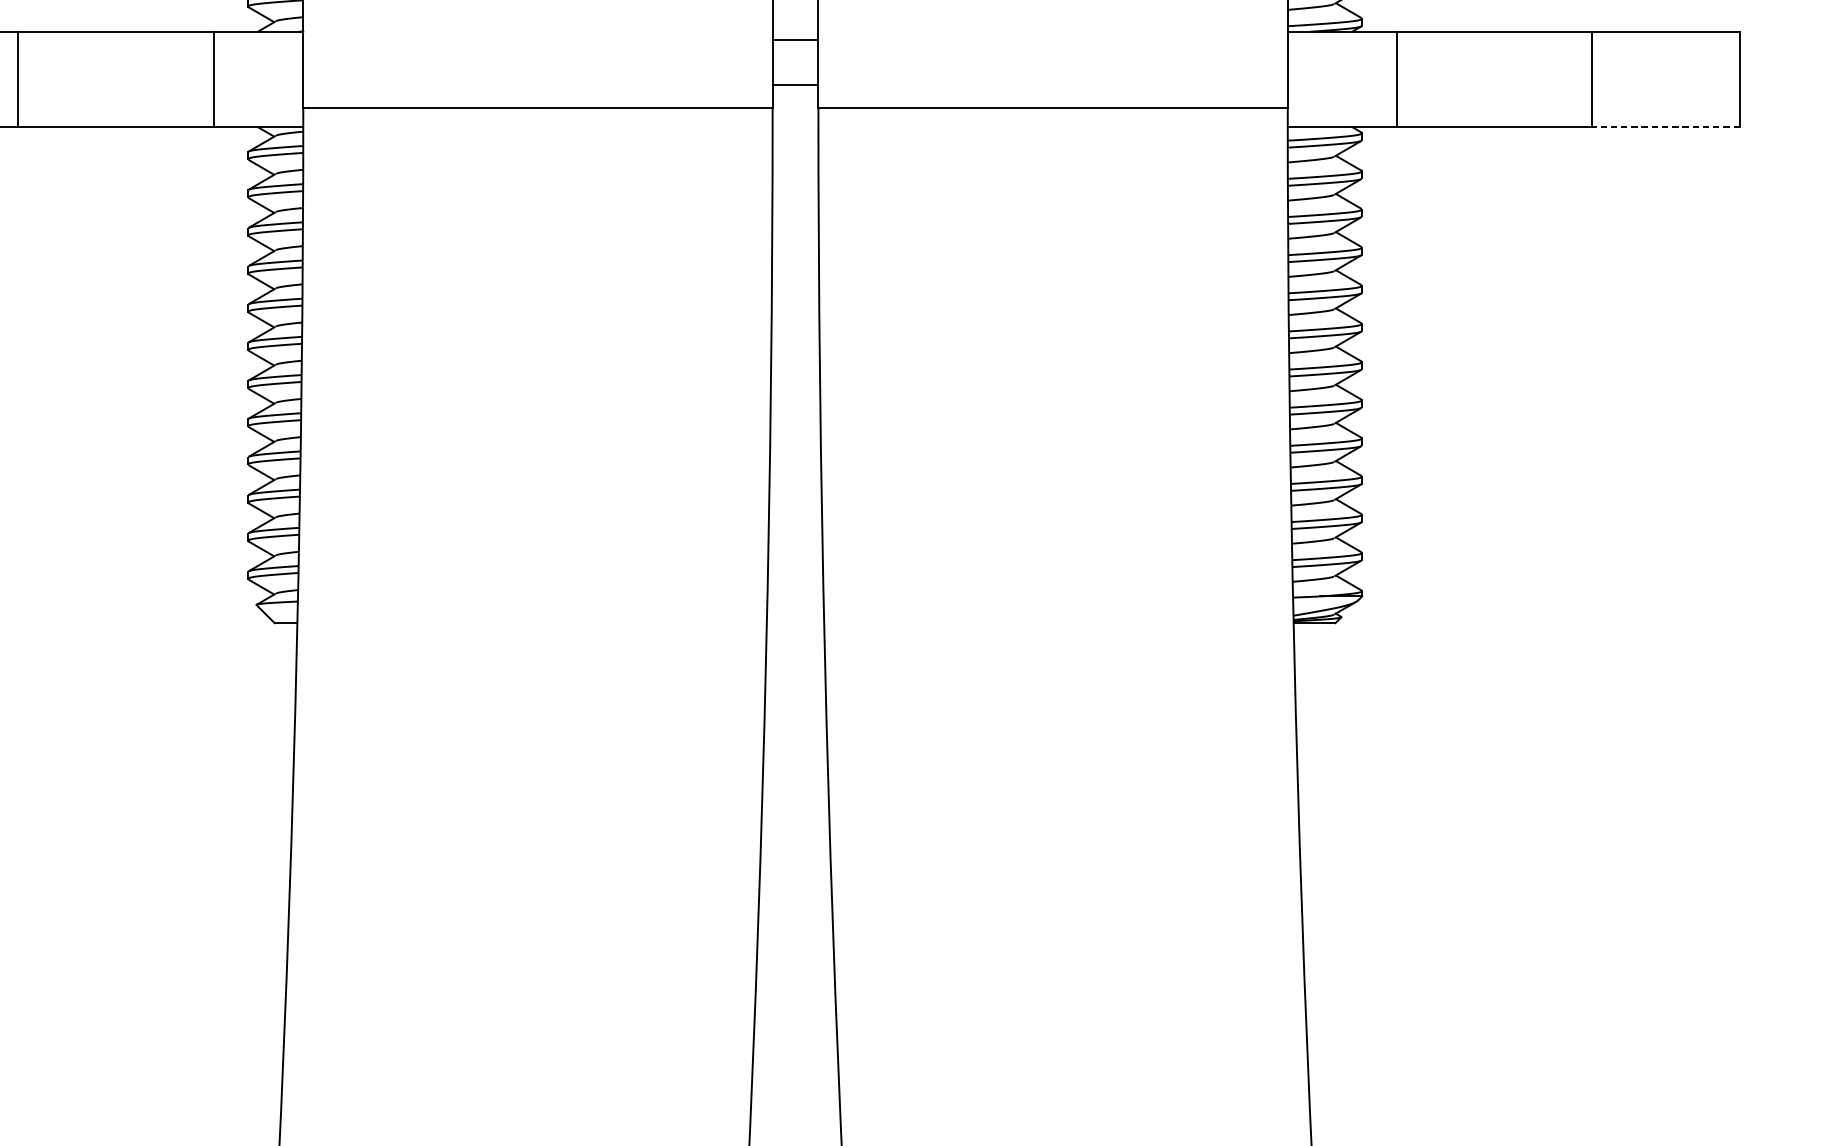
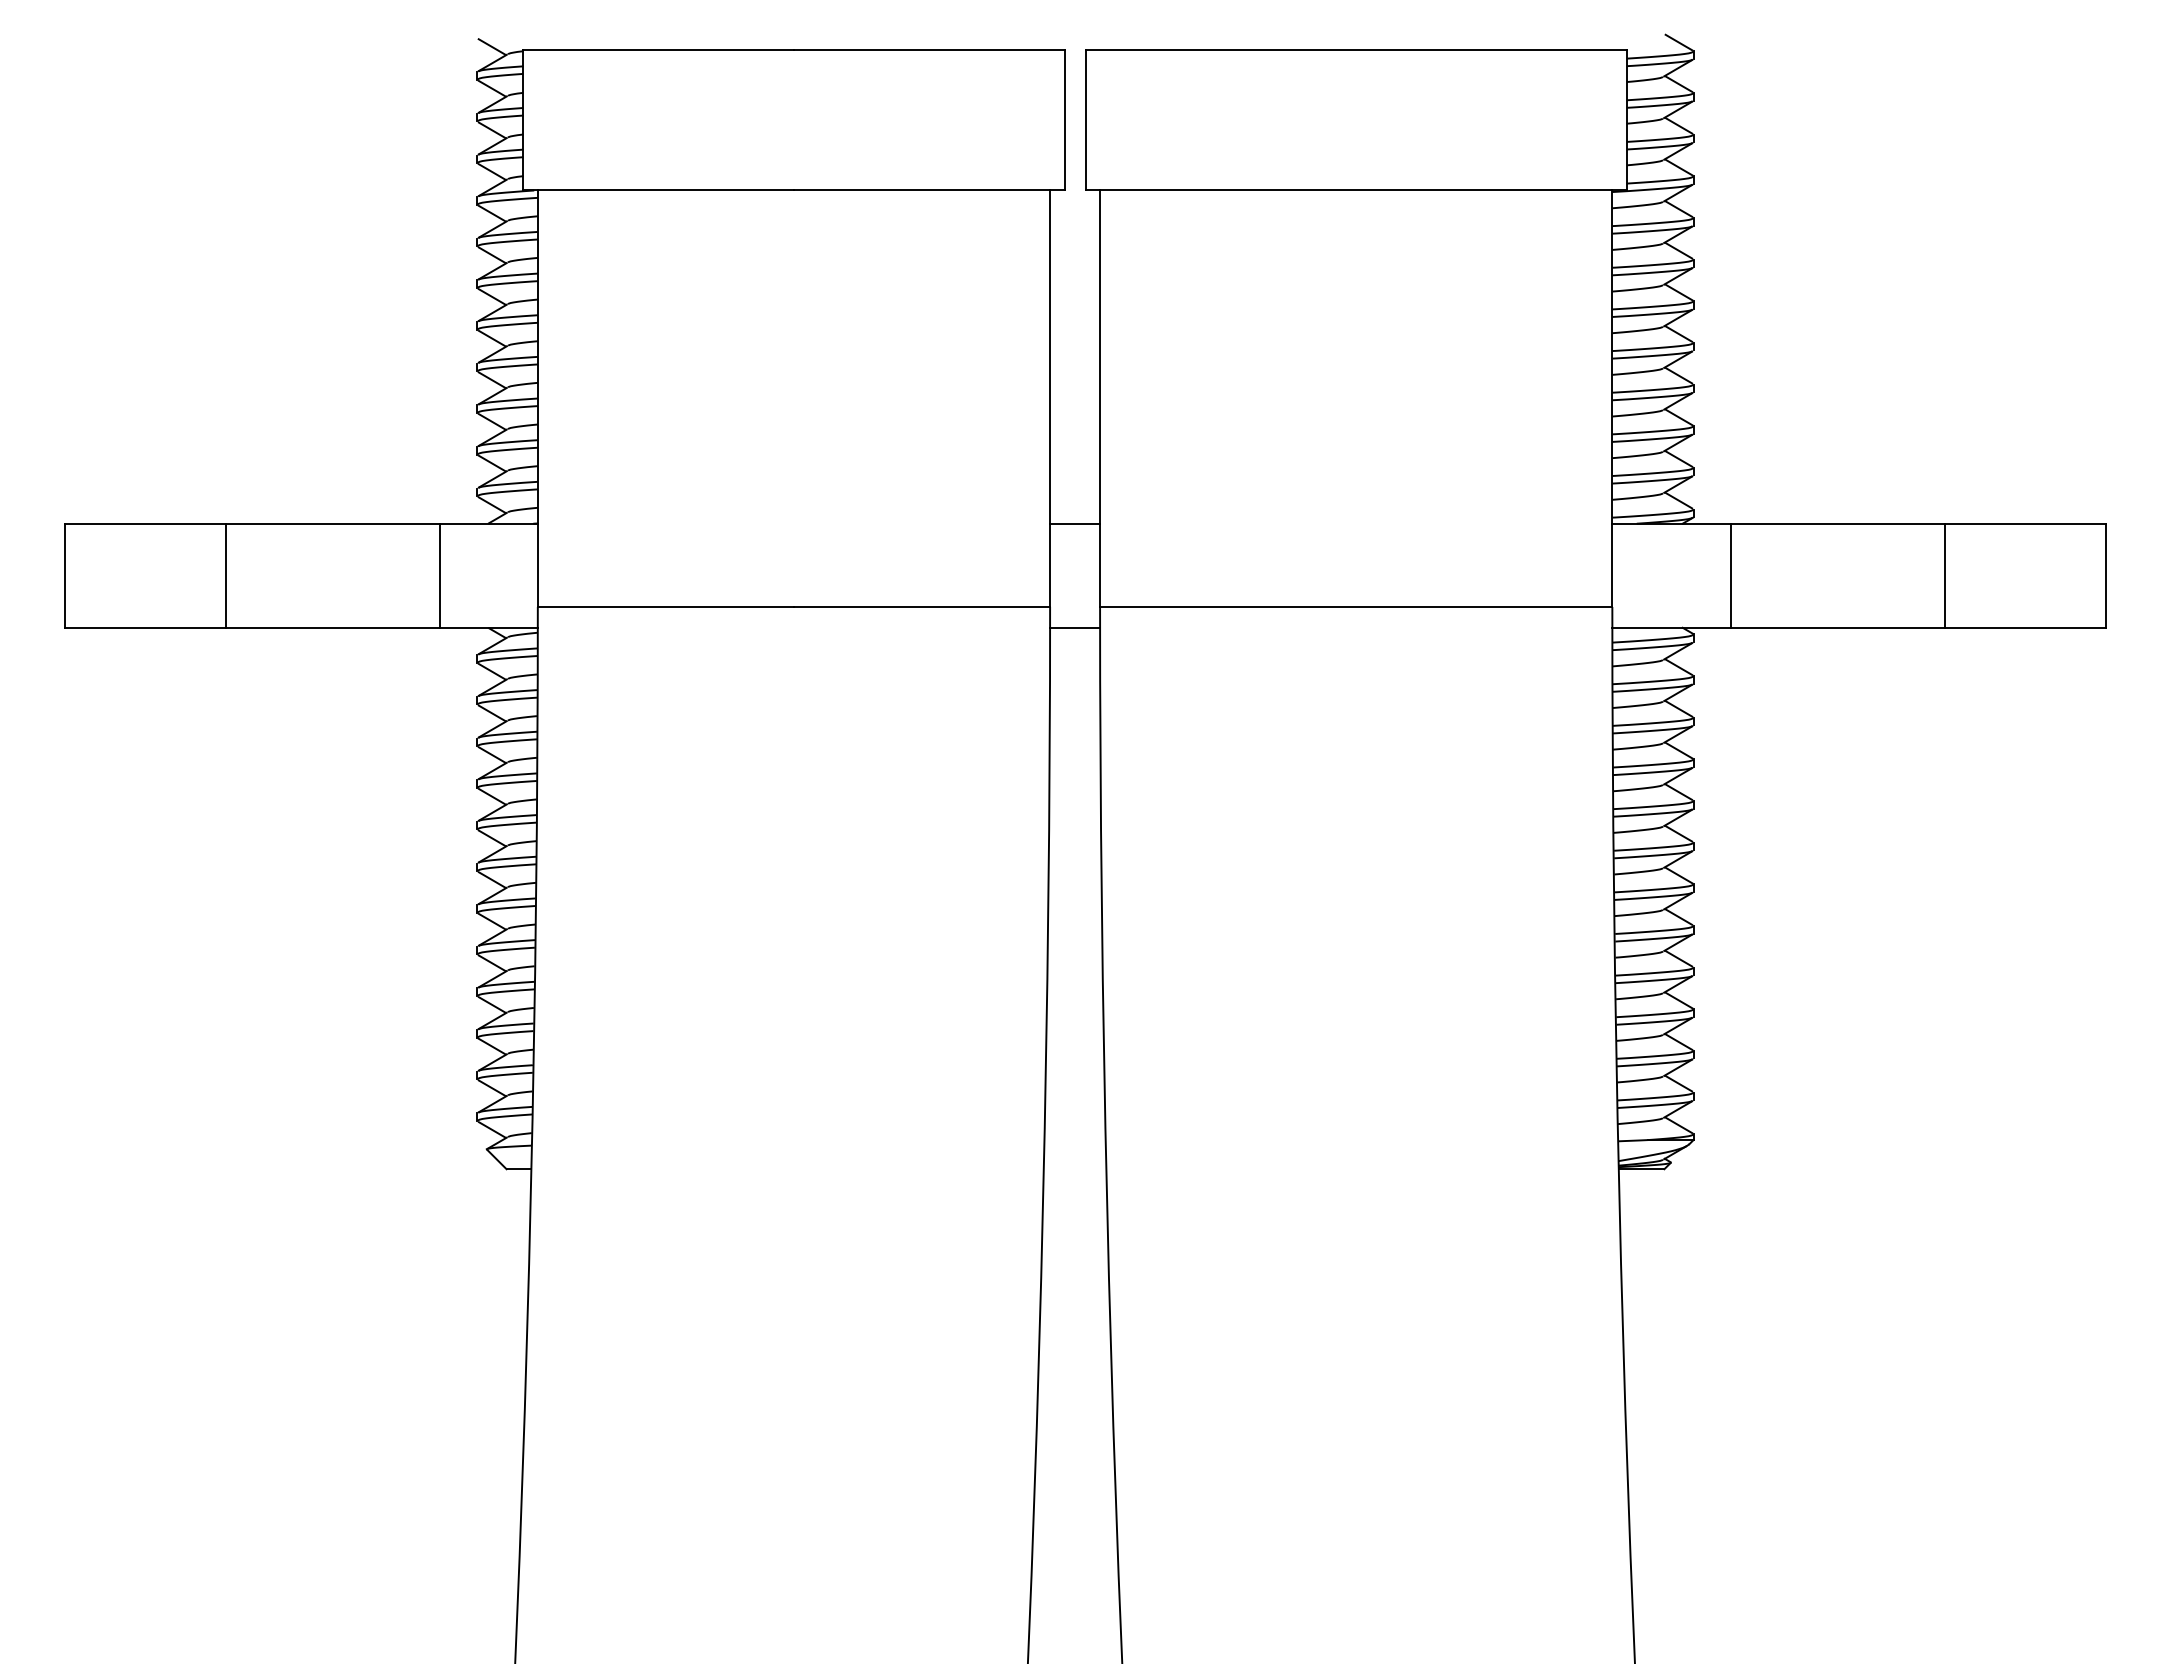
line: (795, 39) -> (1075, 627), moved
line: (795, 84) -> (1075, 523), moved
line: (1666, 126) -> (2025, 627), dashed -> solid

